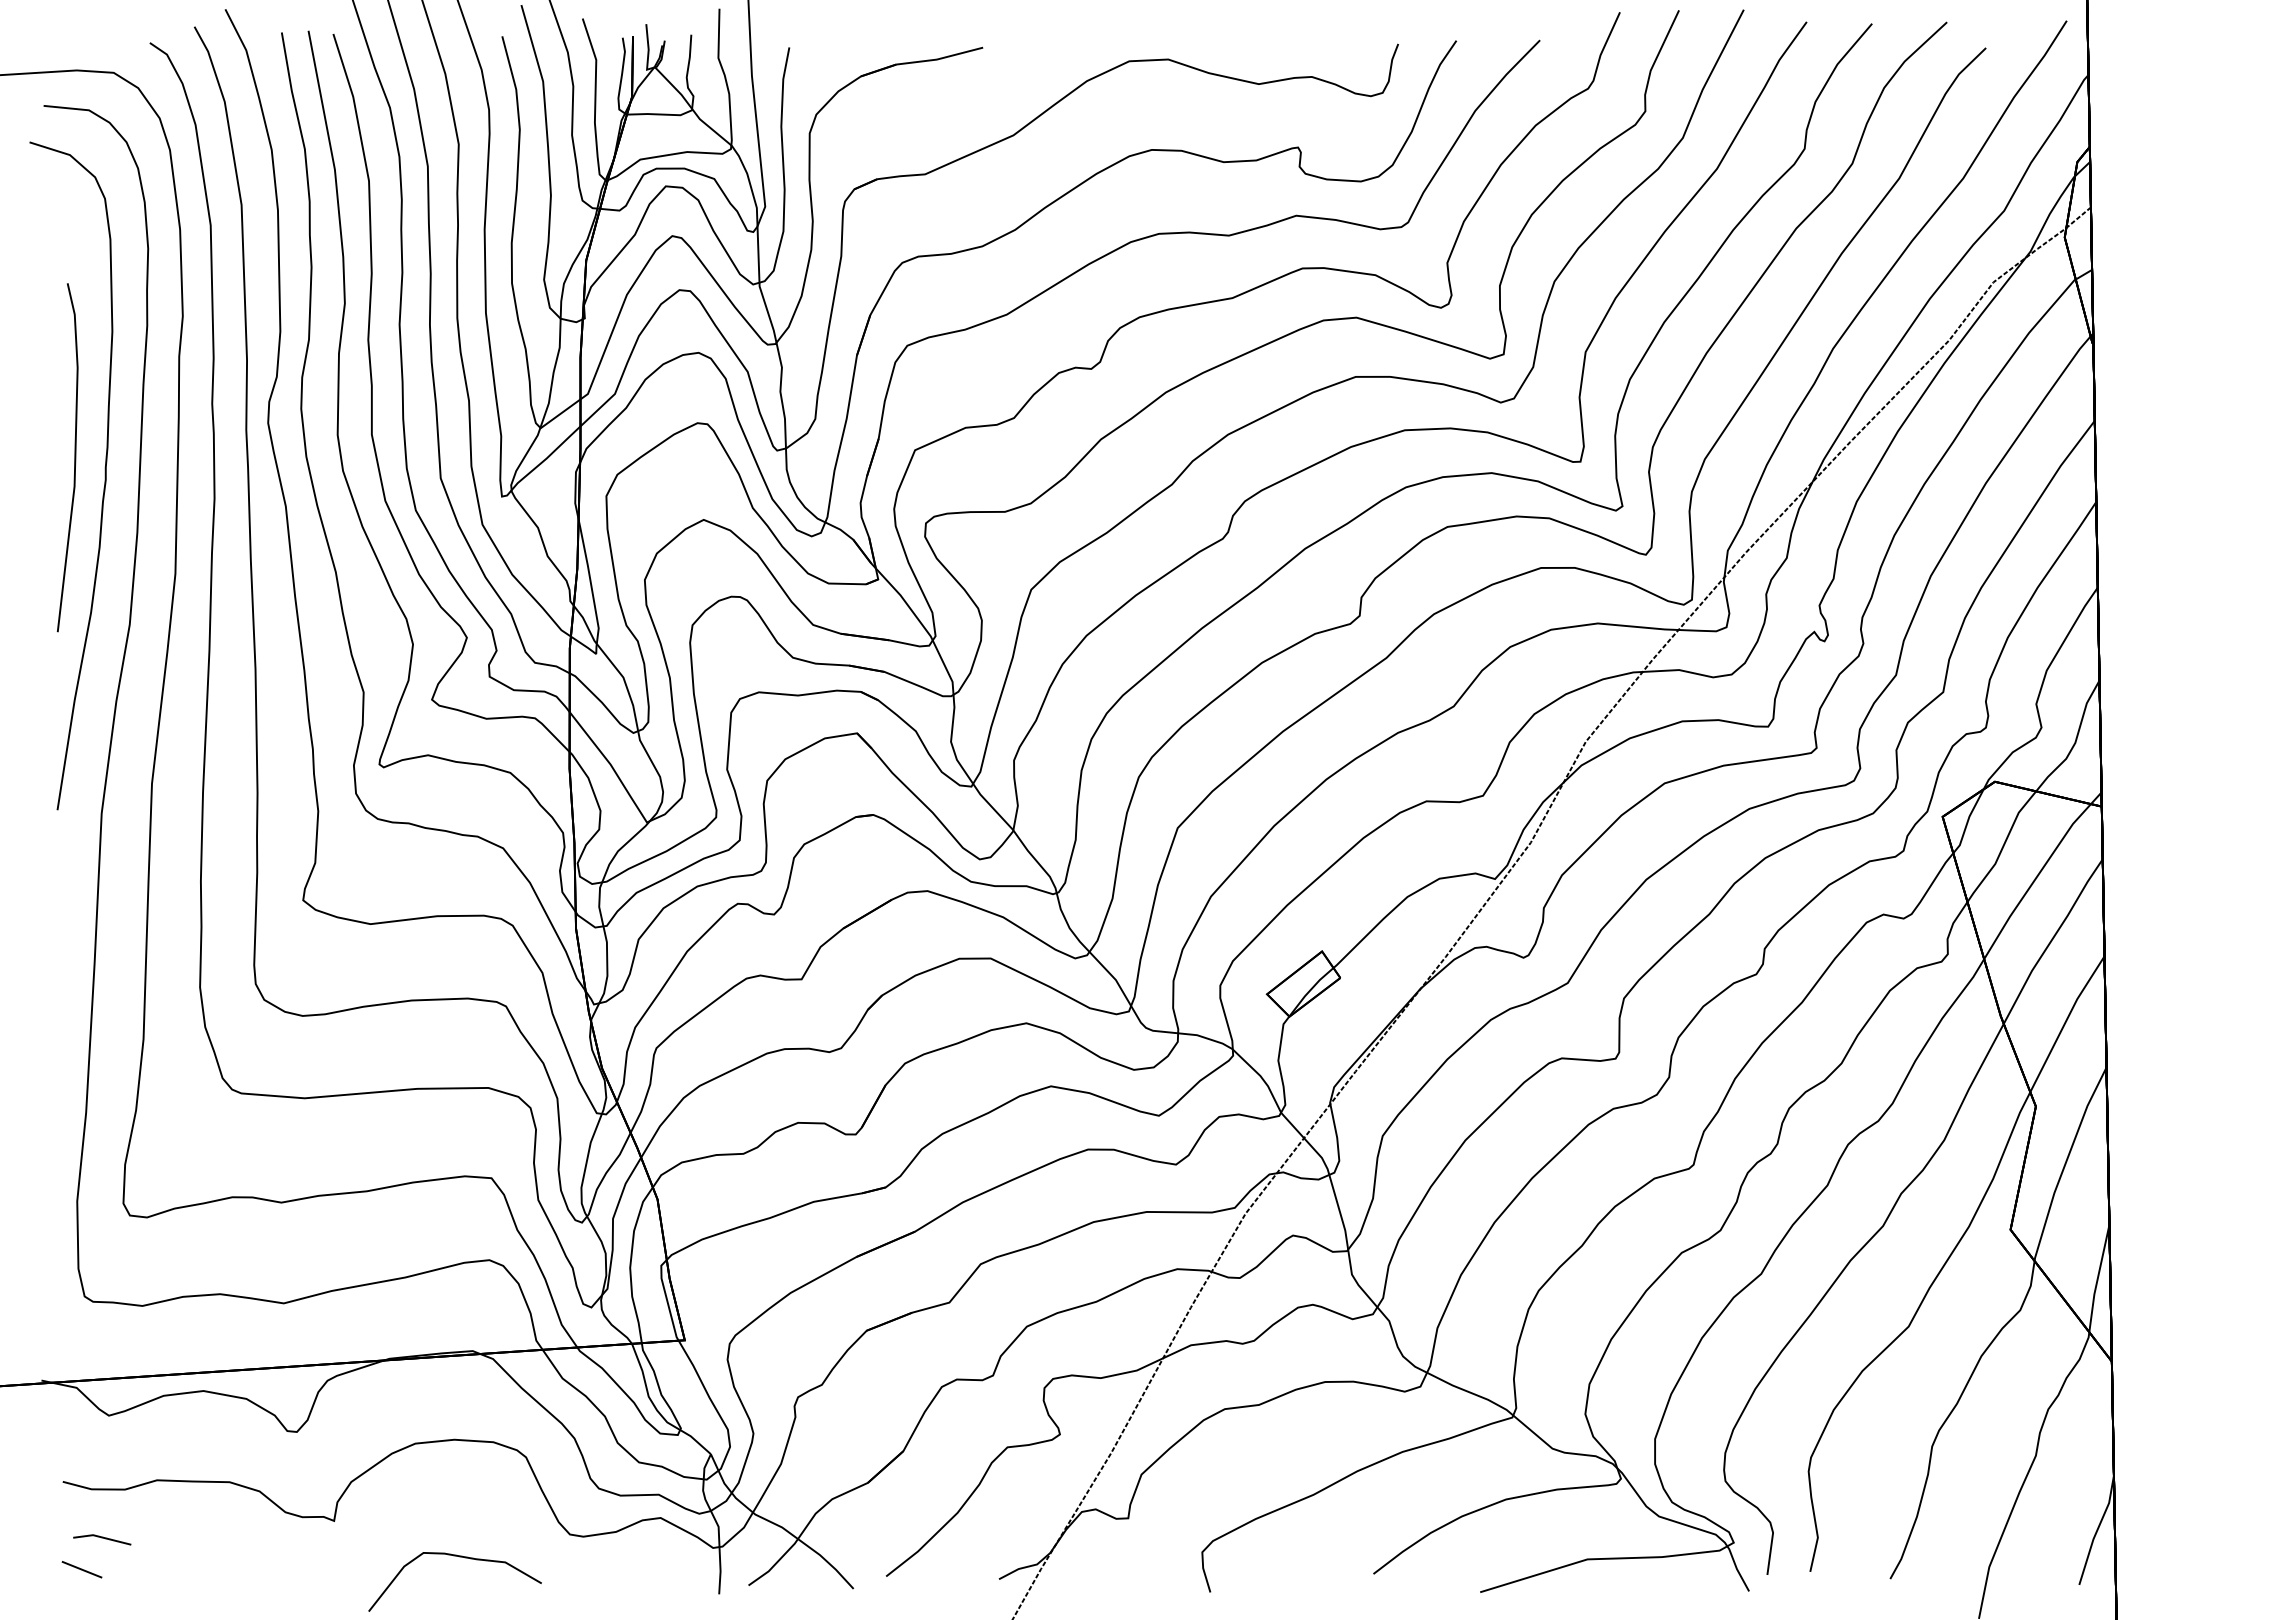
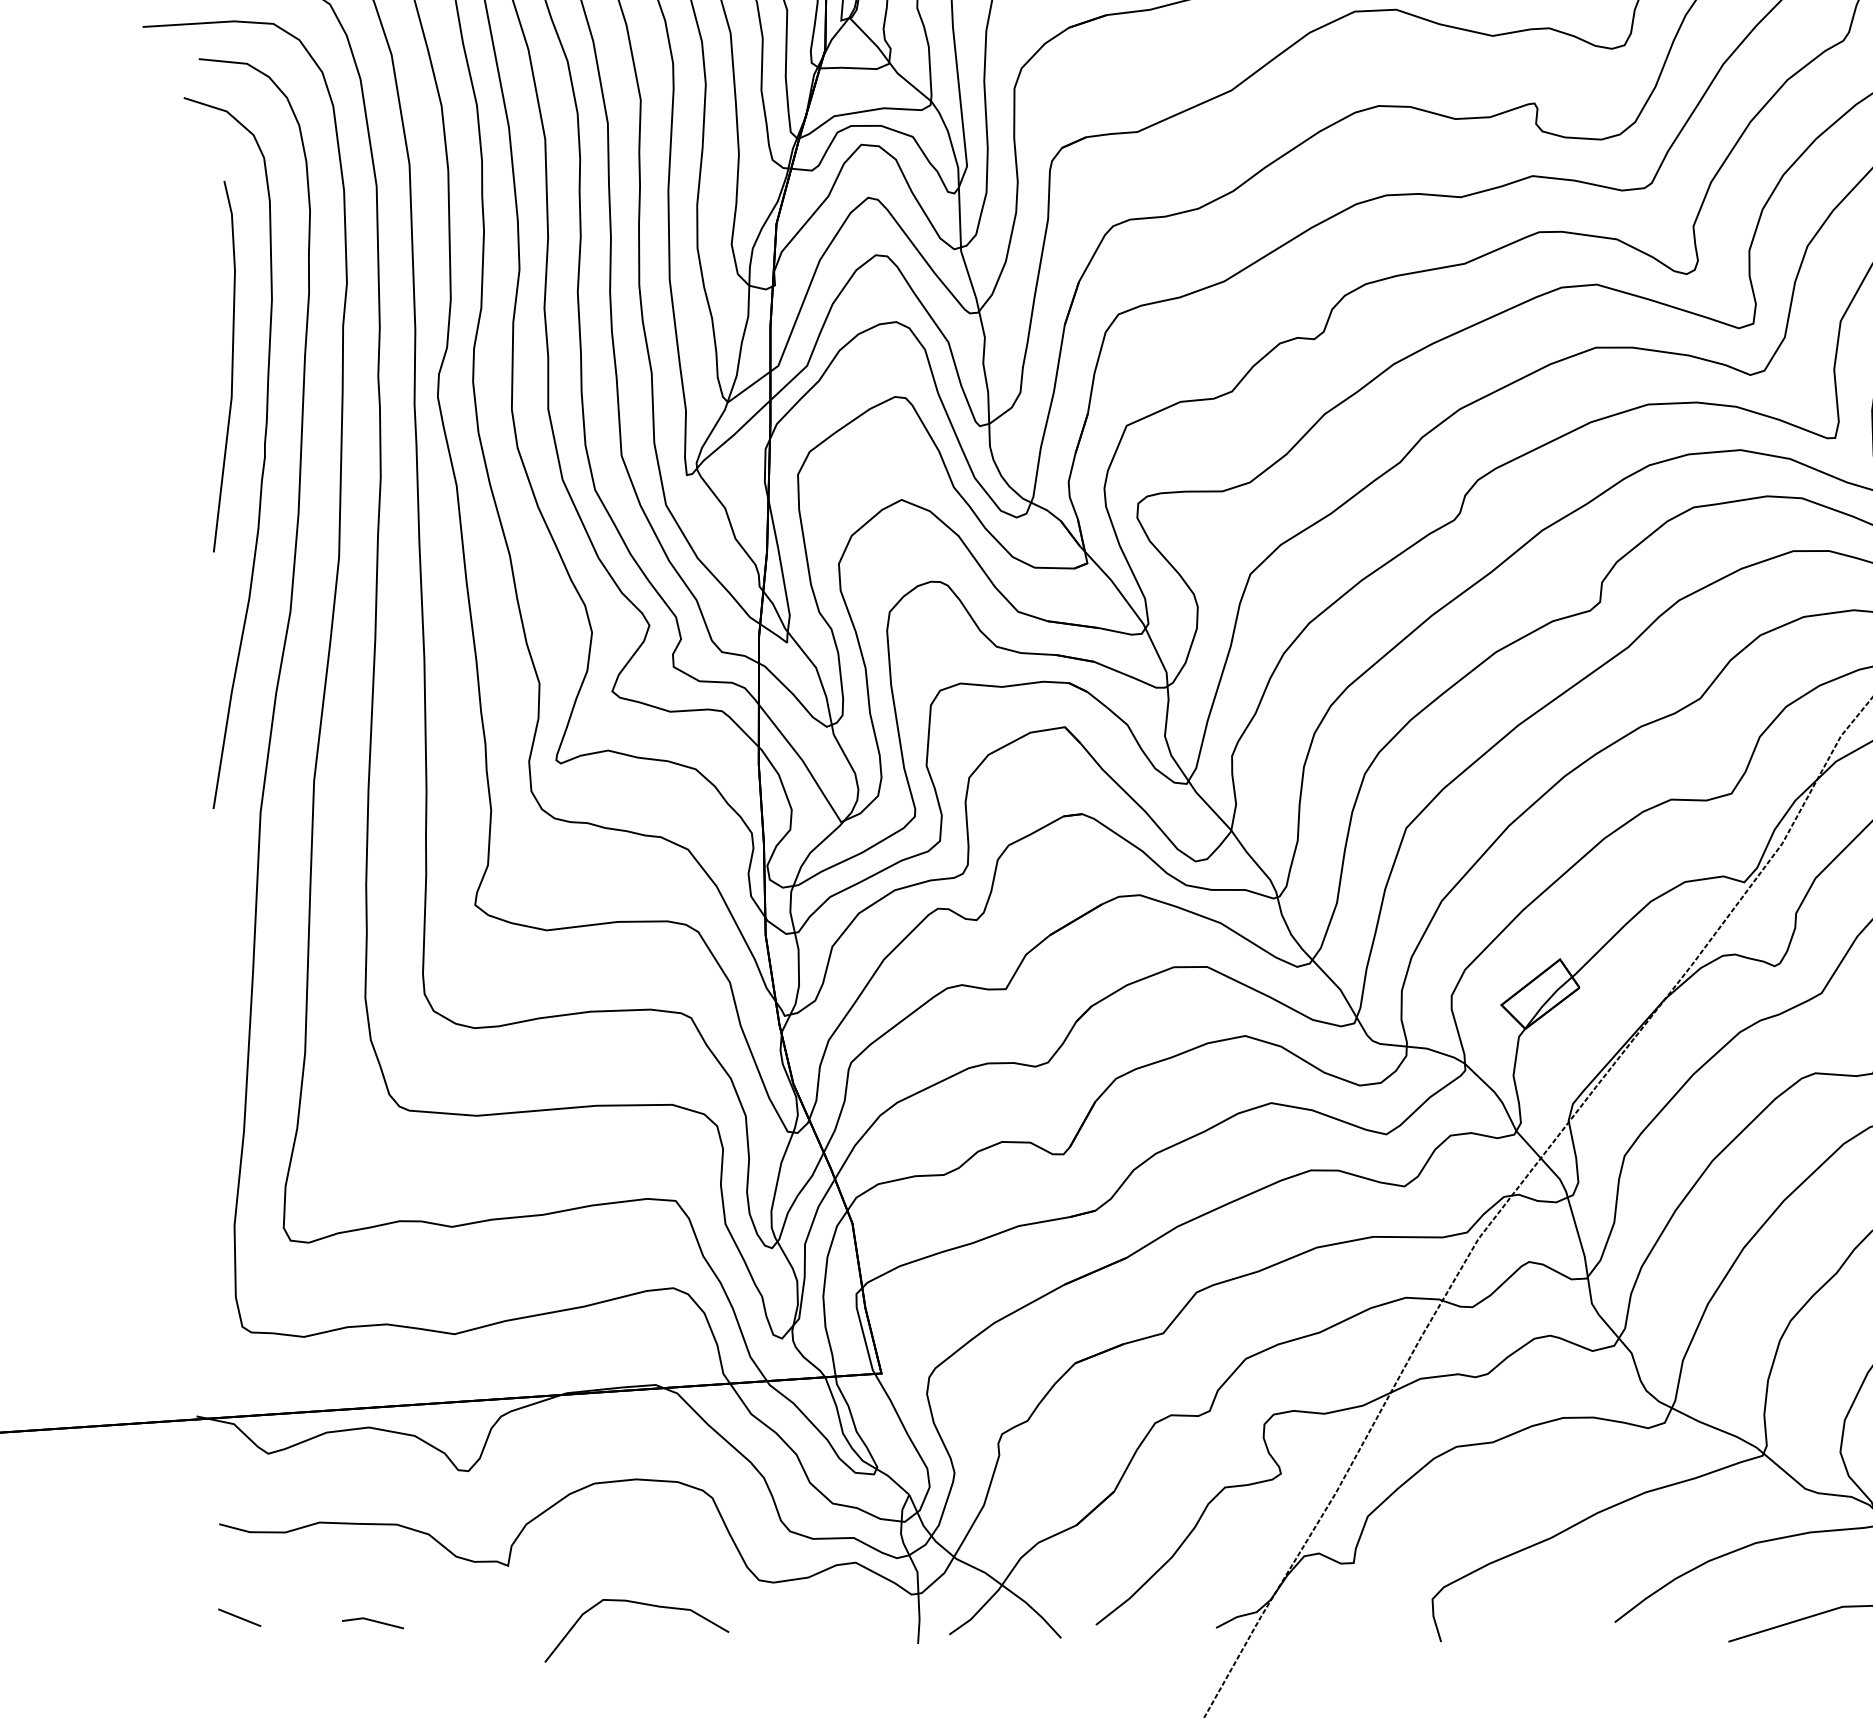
line: (74, 457) -> (231, 366), moved
line: (102, 1538) -> (373, 1621), moved

